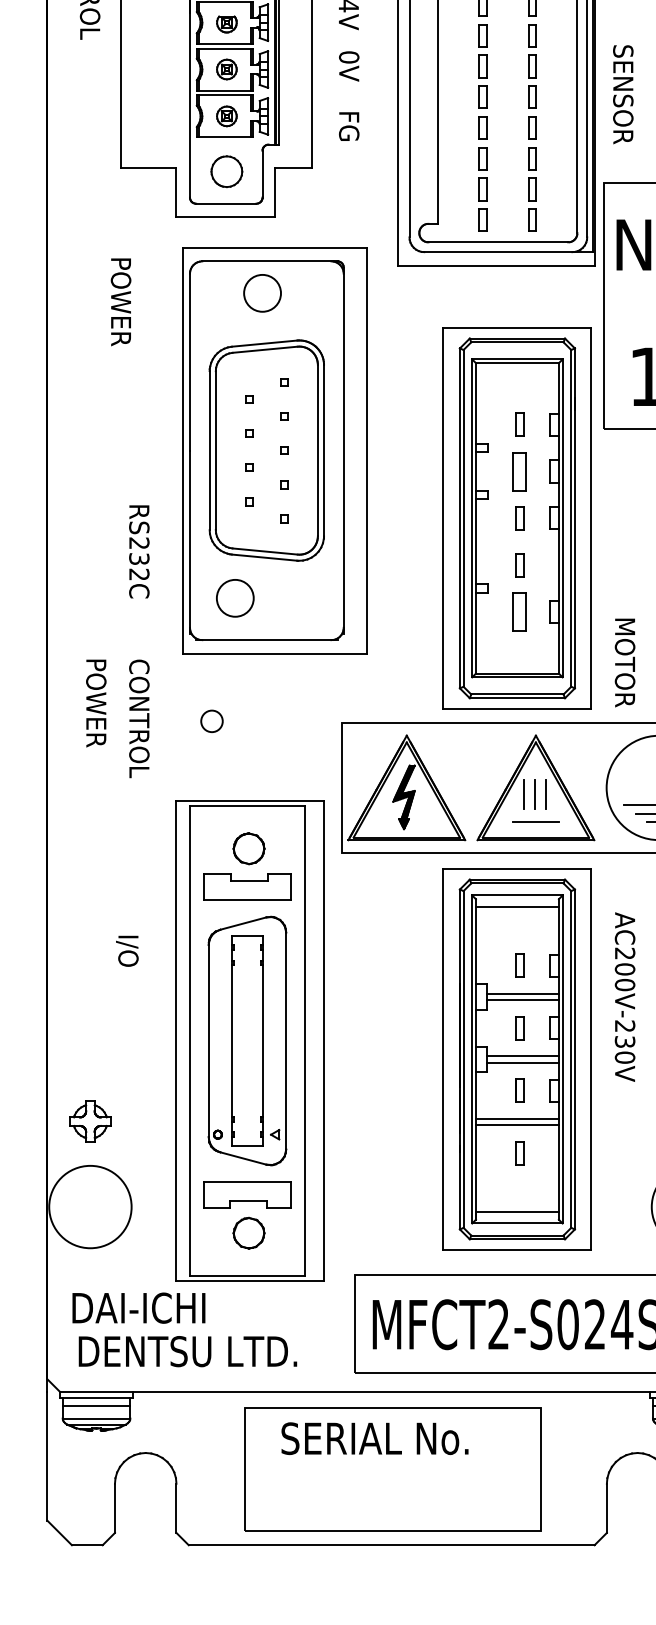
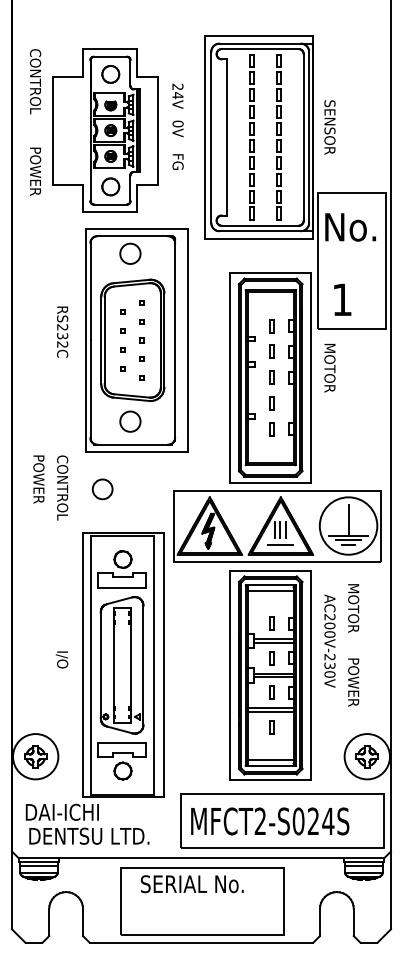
text: (622, 94) -> (329, 127), moved
text: (120, 301) -> (35, 171), moved
part: (518, 470) -> (271, 351), size x0.62
text: (139, 550) -> (62, 331), moved
circle: (235, 597) -> (130, 421), moved
part: (518, 612) -> (271, 429), size x0.62
text: (624, 663) -> (329, 368), moved
circle: (211, 721) -> (102, 489), size x1.67
text: (126, 950) -> (61, 659), moved
part: (90, 1121) -> (35, 756), moved

